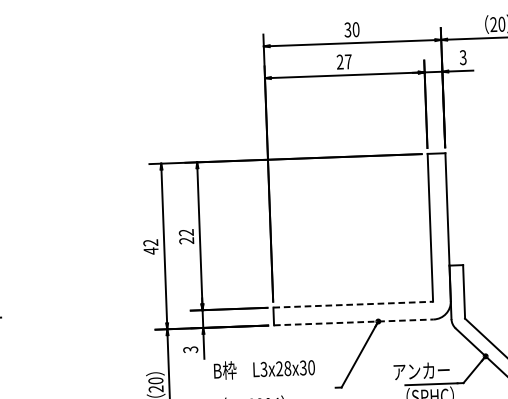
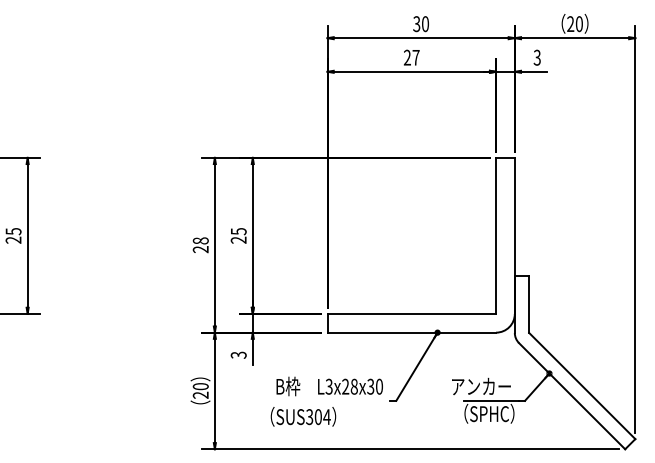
text: (186, 232) -> (238, 231), 22 -> 25
text: (150, 247) -> (200, 245), 42 -> 28
line: (353, 304) -> (412, 313), dashed -> solid
line: (354, 322) -> (412, 332), dashed -> solid
text: (264, 369) -> (329, 386), moved

